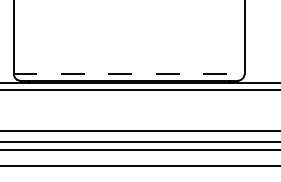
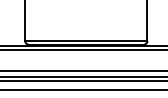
line: (129, 72) -> (86, 40), dashed -> solid

